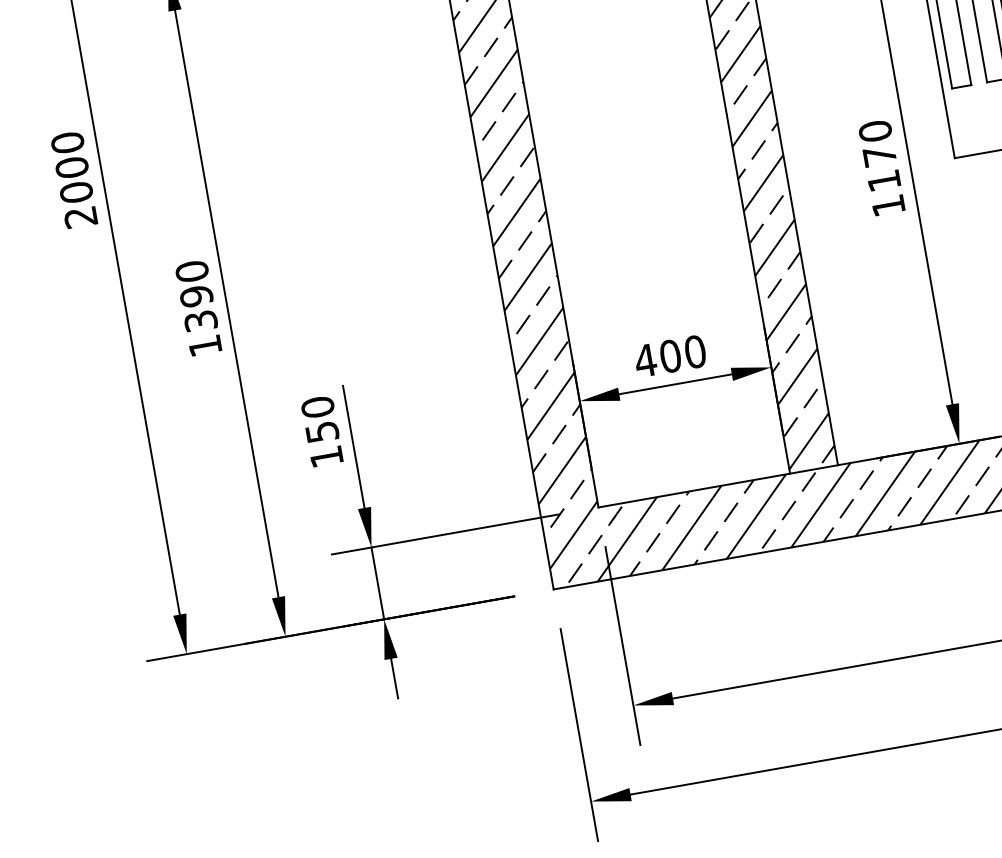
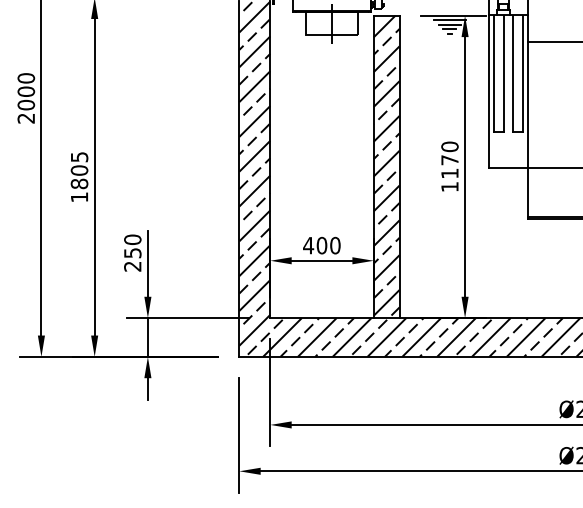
text: (196, 296) -> (79, 170), 1390 -> 1805
text: (326, 456) -> (132, 266), 150 -> 250

